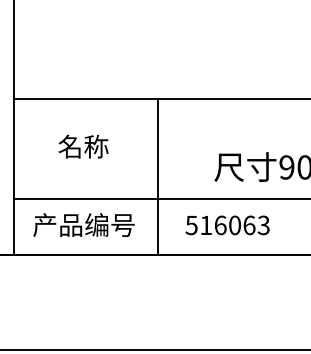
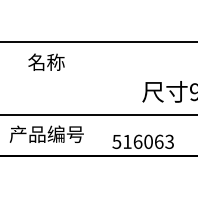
text: (83, 146) -> (46, 62), moved
line: (158, 176) -> (101, 98), removed
text: (227, 225) -> (143, 141), moved

